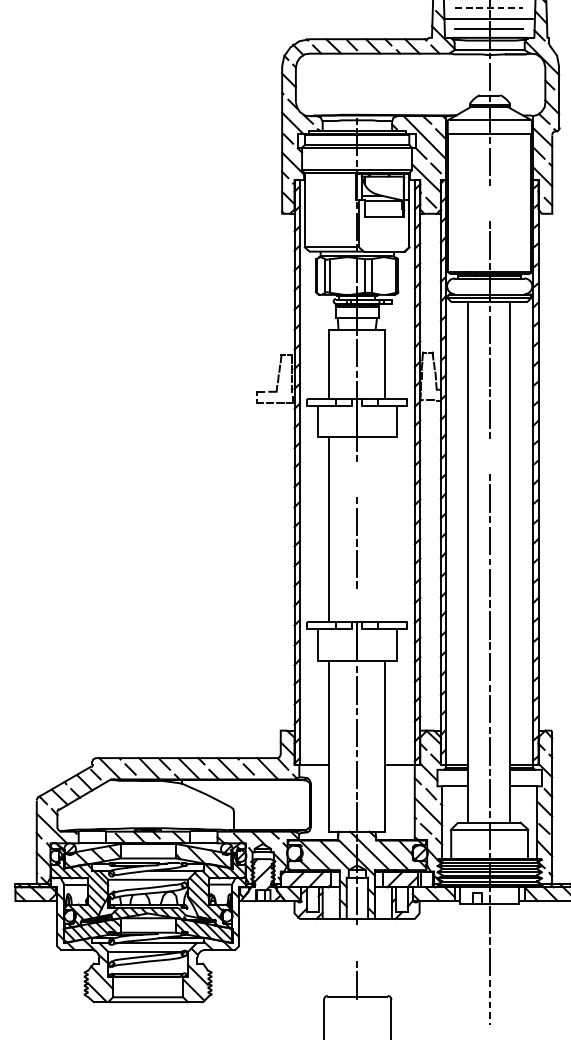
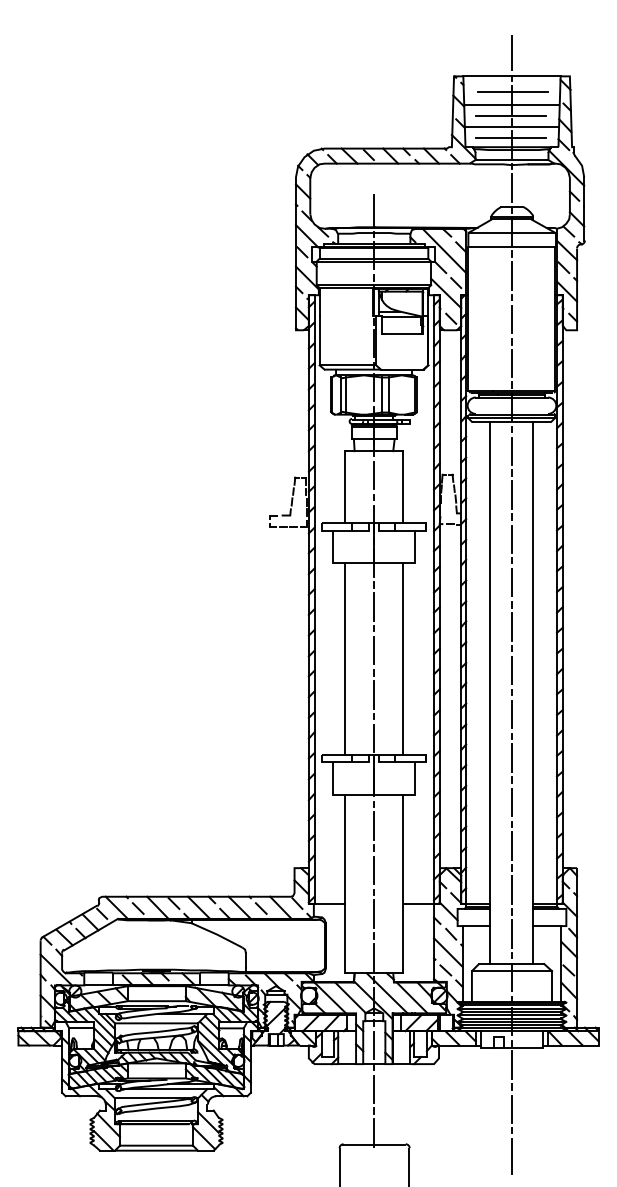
line: (489, 8) -> (511, 116), dashed -> solid
line: (356, 98) -> (373, 210), added
line: (489, 203) -> (511, 319), added
line: (489, 456) -> (511, 582), added
line: (356, 479) -> (373, 606), added
line: (385, 529) -> (403, 658), added
line: (356, 606) -> (373, 738), added
line: (356, 942) -> (373, 1088), added
line: (489, 1007) -> (511, 1156), dashed -> solid

